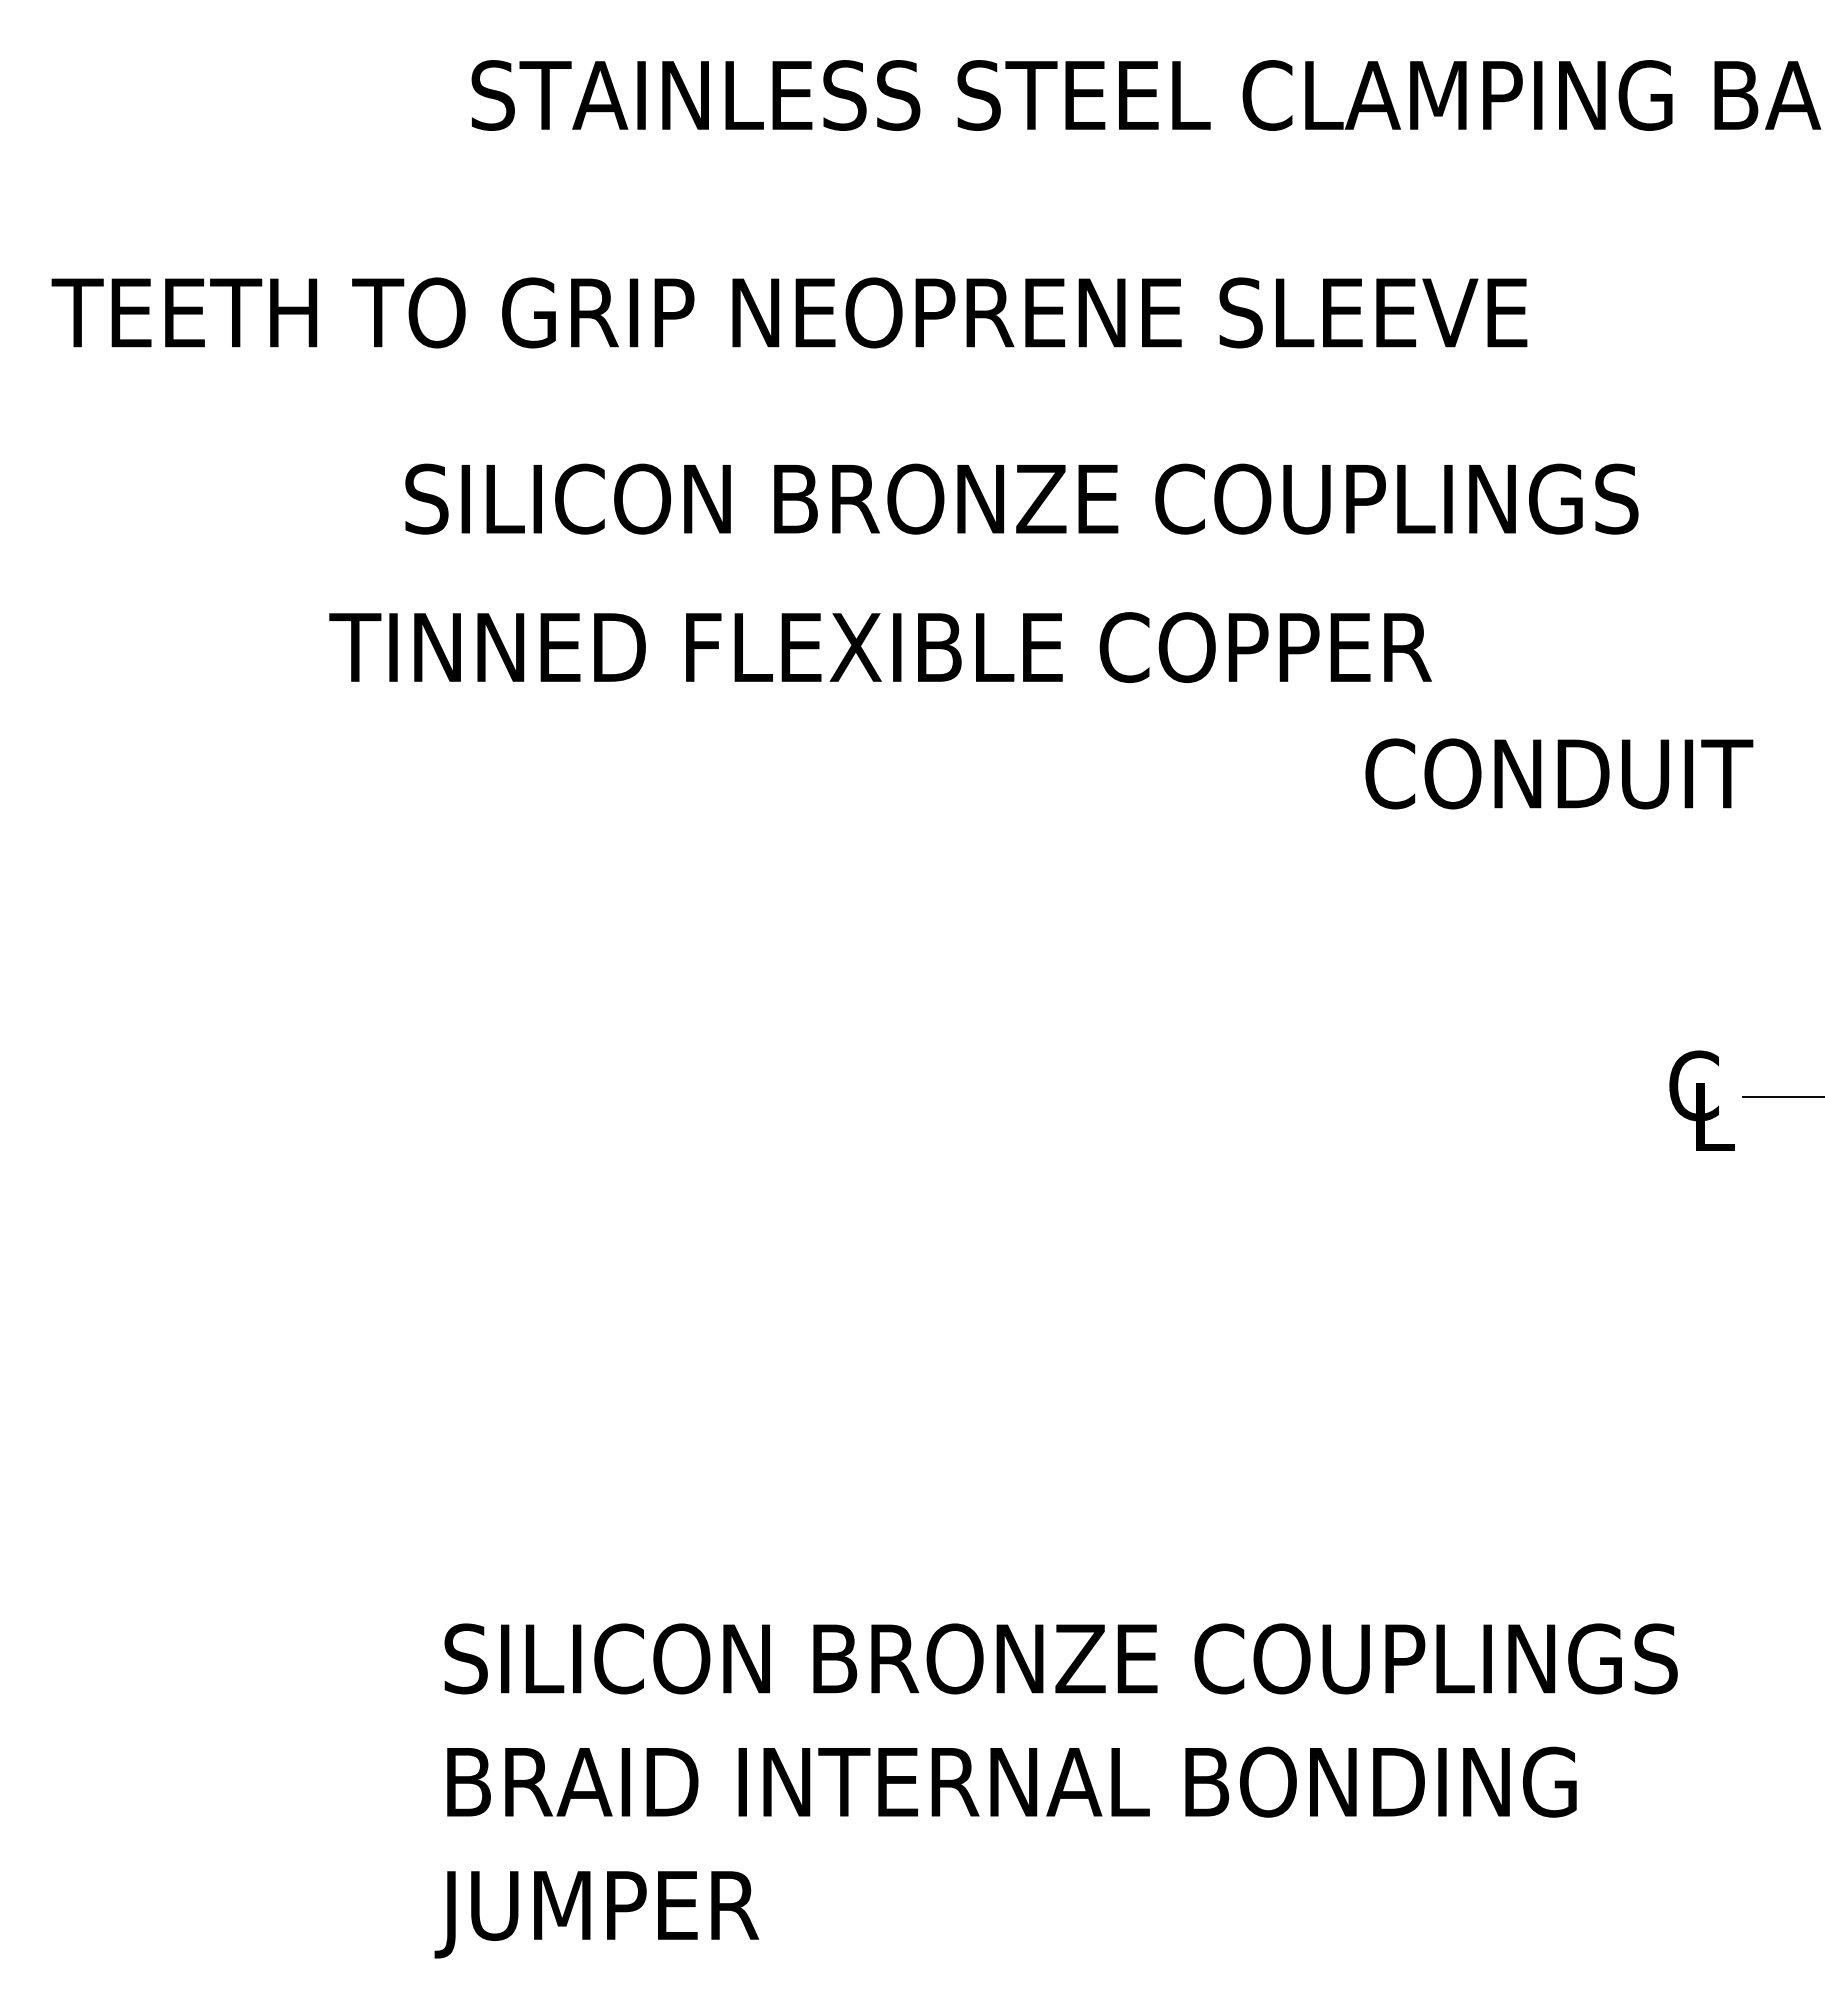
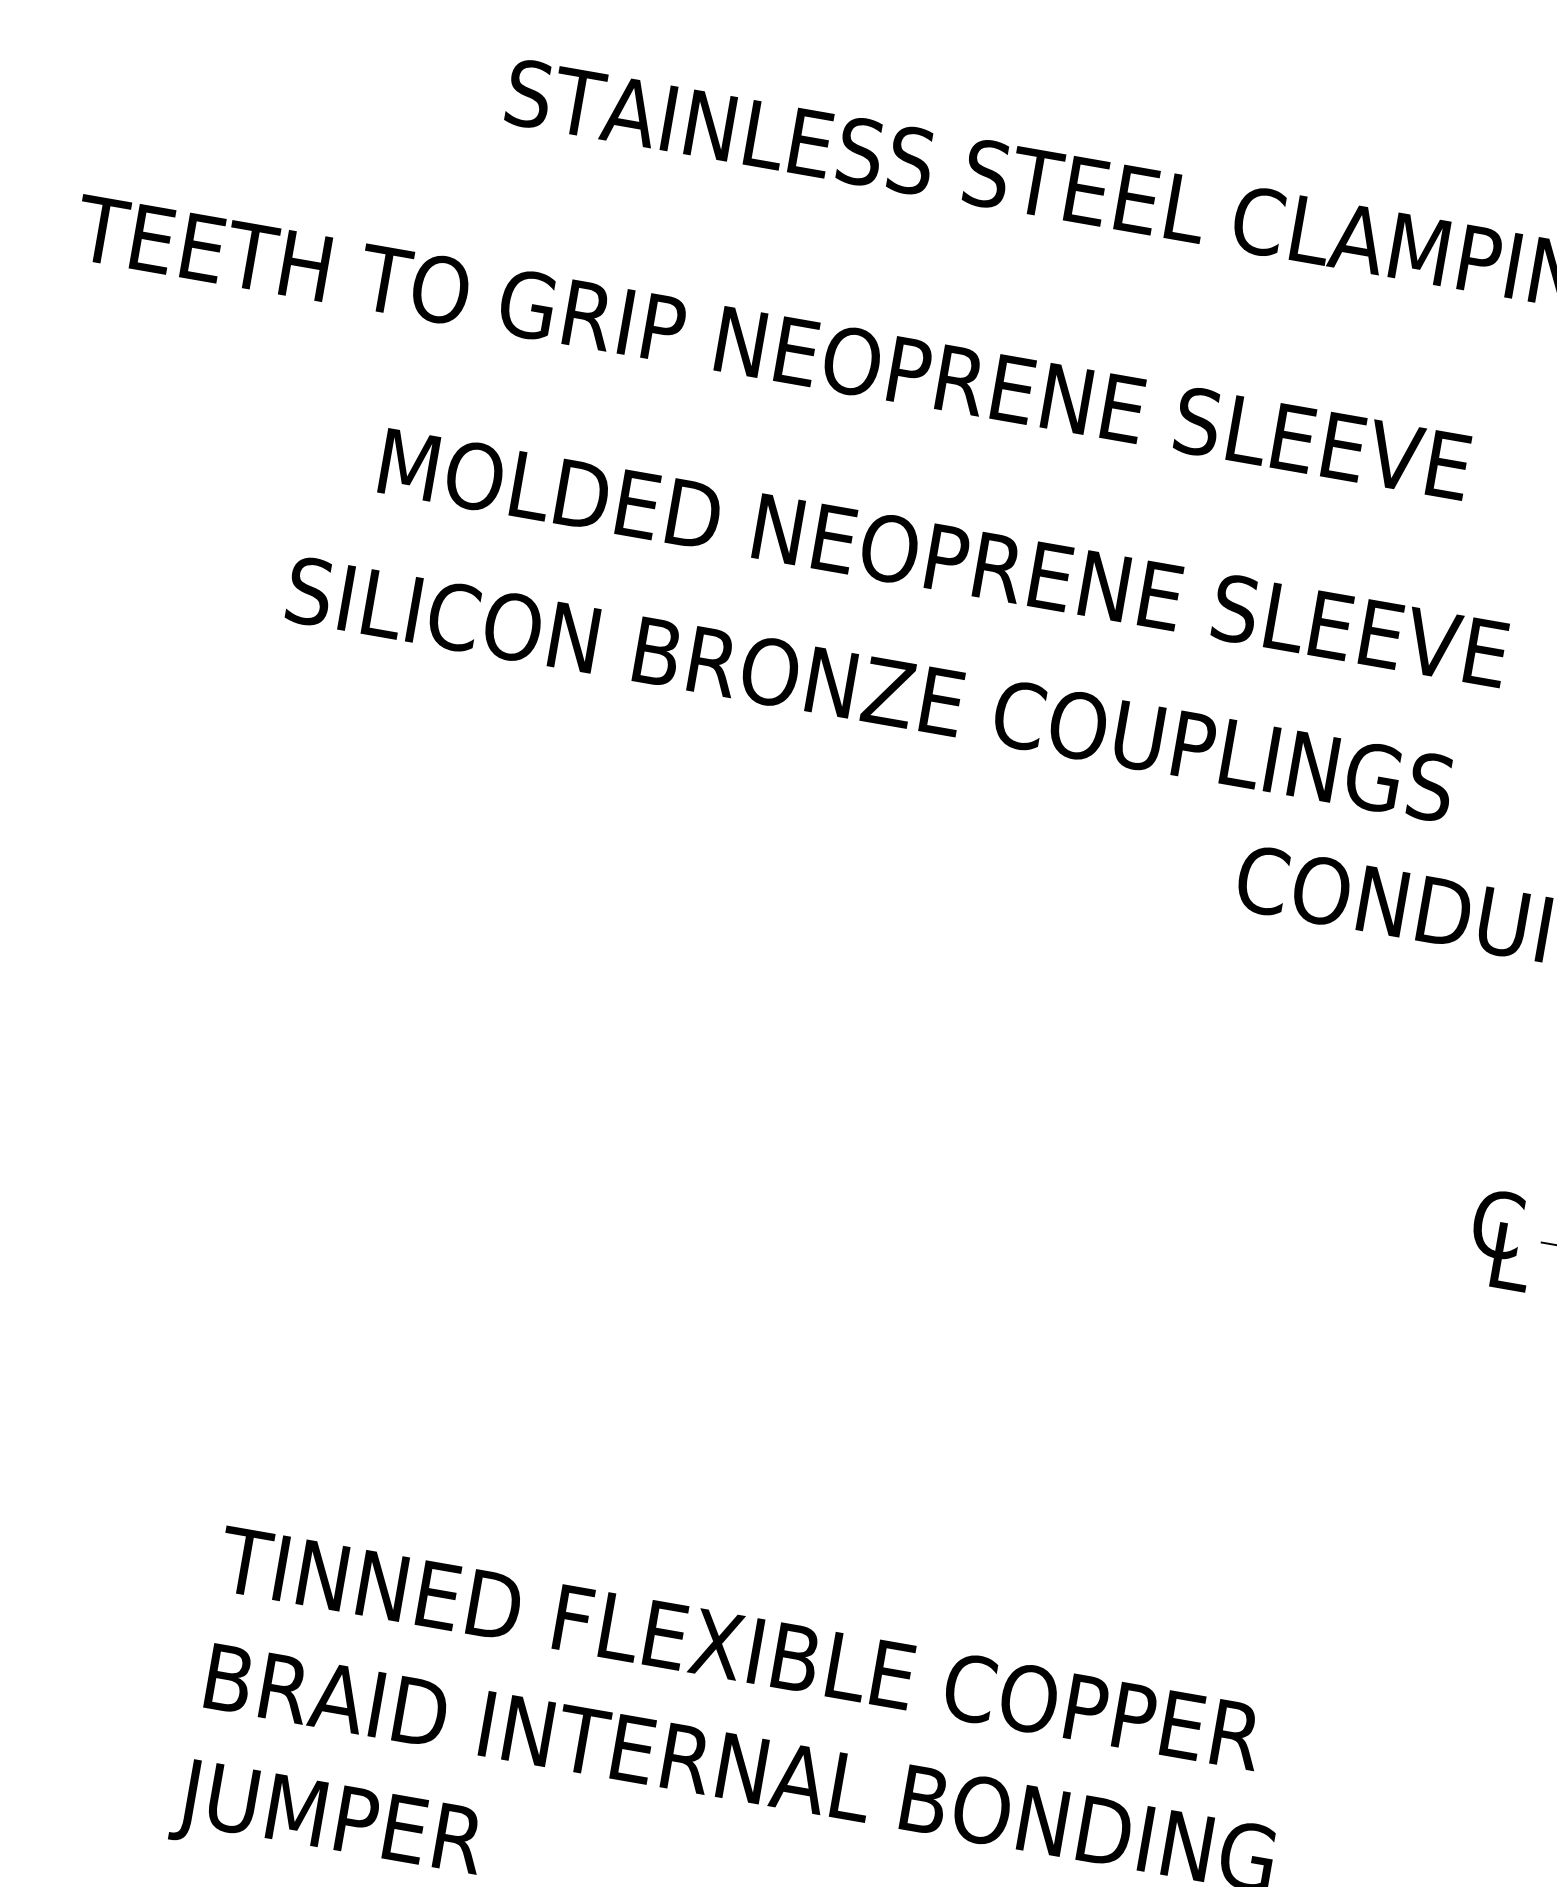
text: (1021, 498) -> (960, 560), SILICON BRONZE COUPLINGS -> MOLDED NEOPRENE SLEEVE
text: (948, 647) -> (867, 688), TINNED FLEXIBLE COPPER -> SILICON BRONZE COUPLINGS
text: (1057, 1658) -> (803, 1659), SILICON BRONZE COUPLINGS -> TINNED FLEXIBLE COPPER

